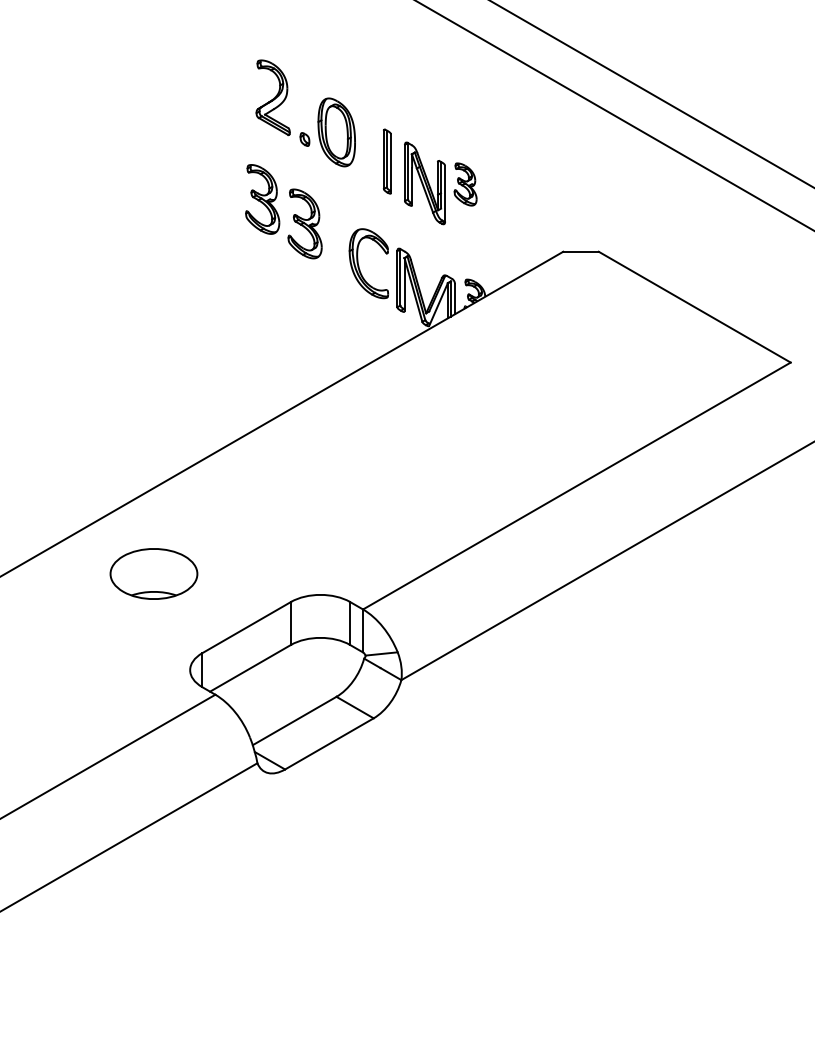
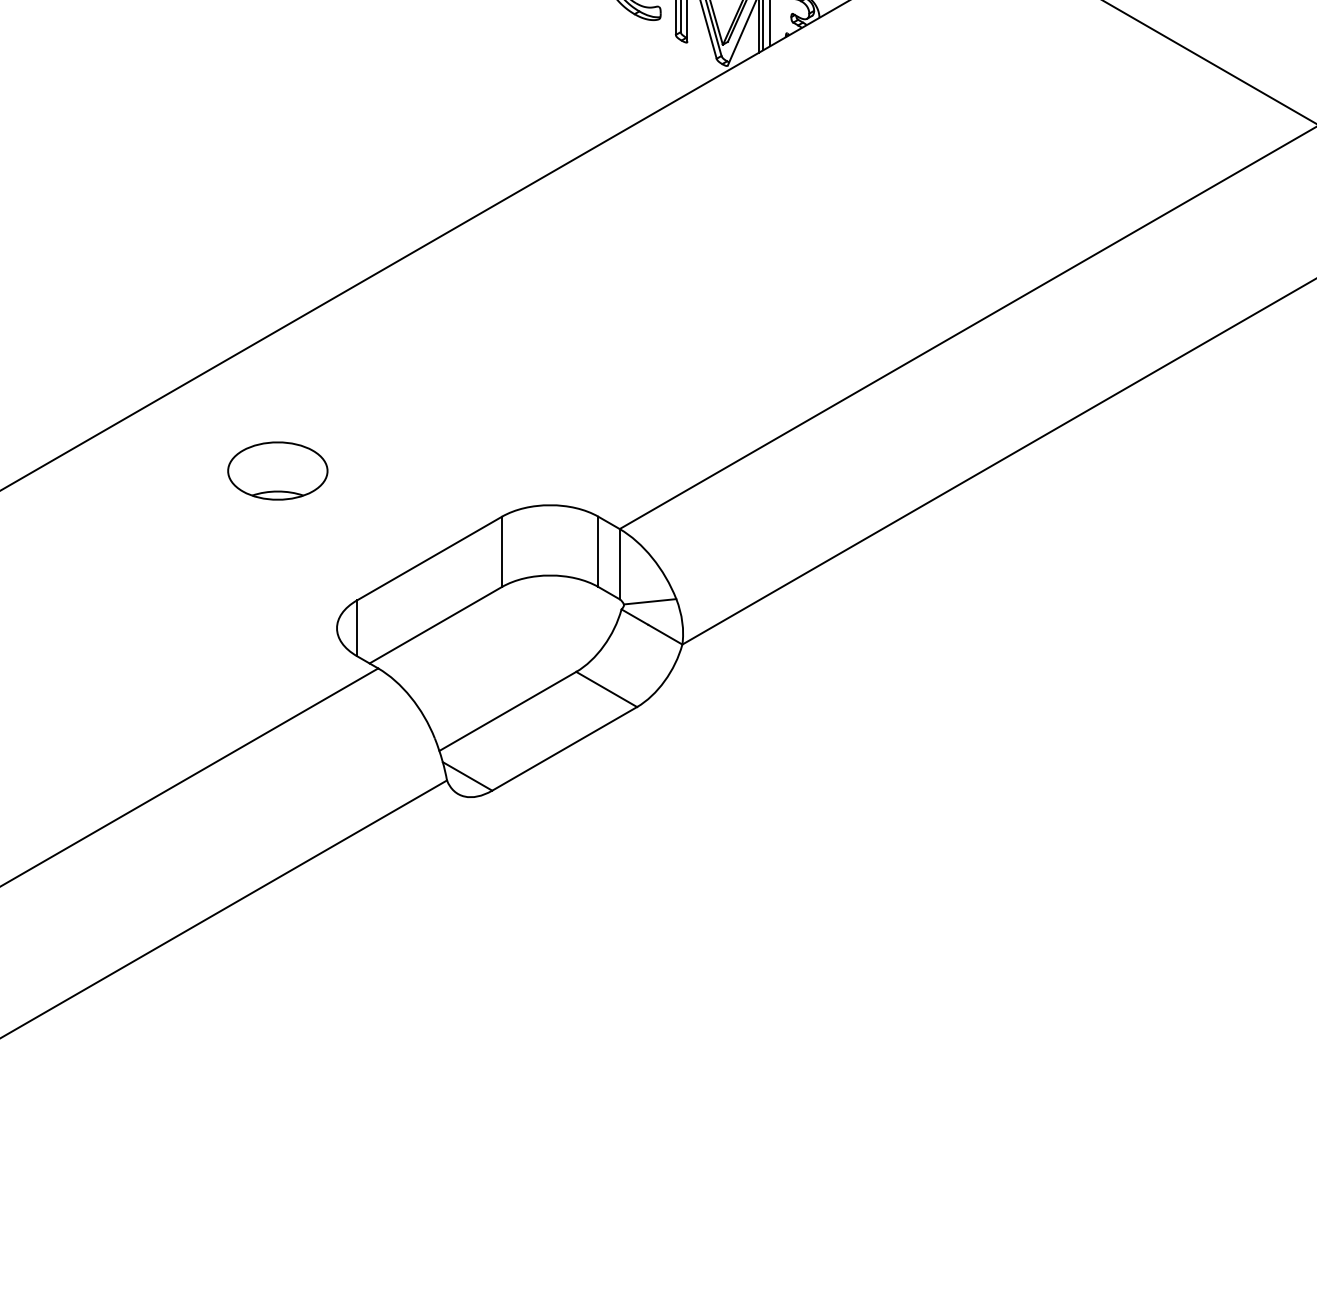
part: (153, 573) -> (277, 470), size x0.7

